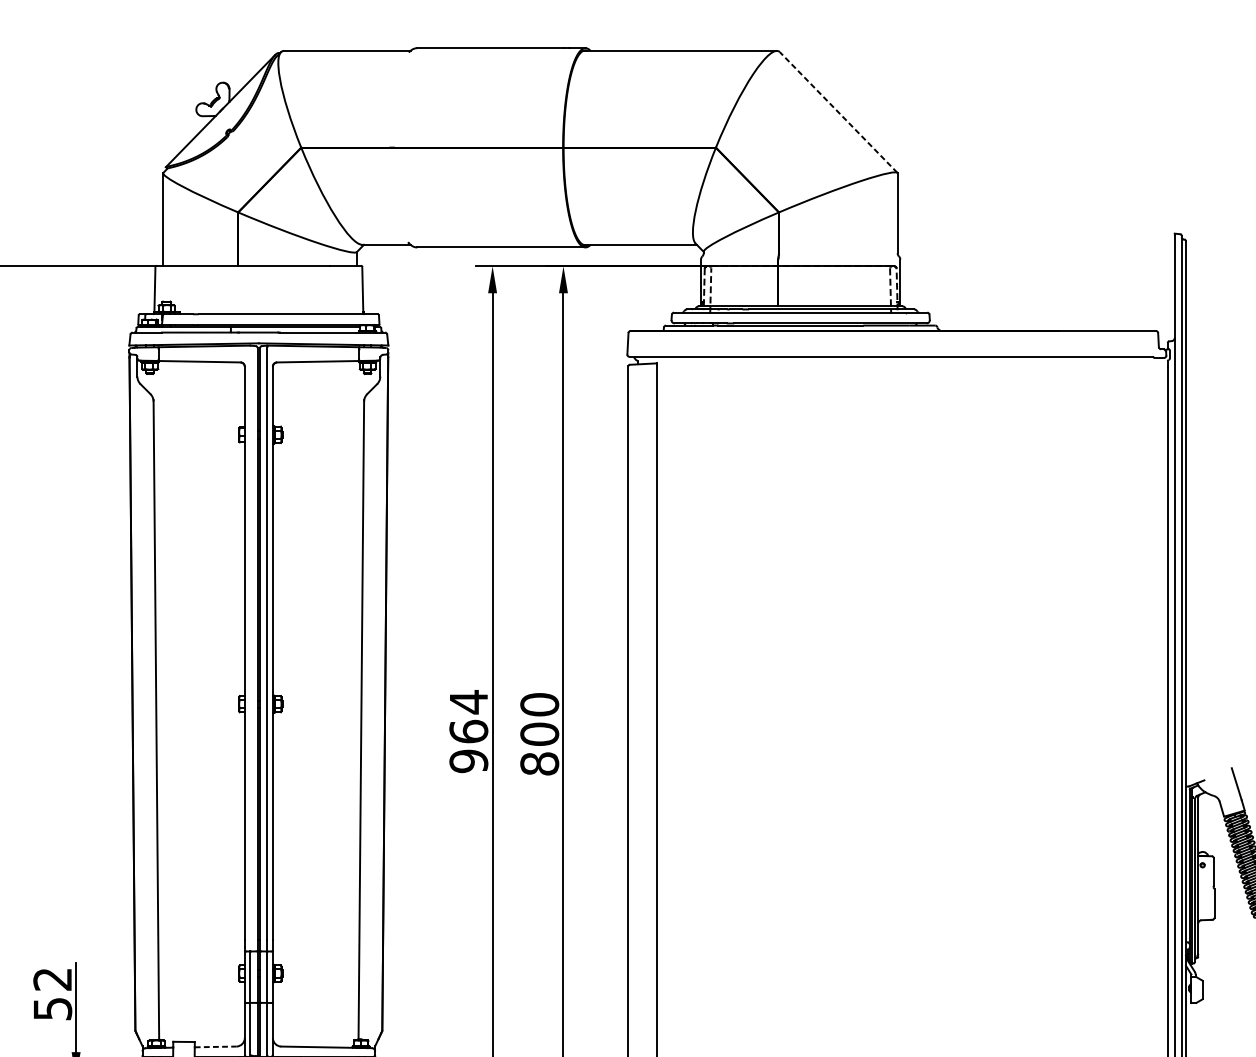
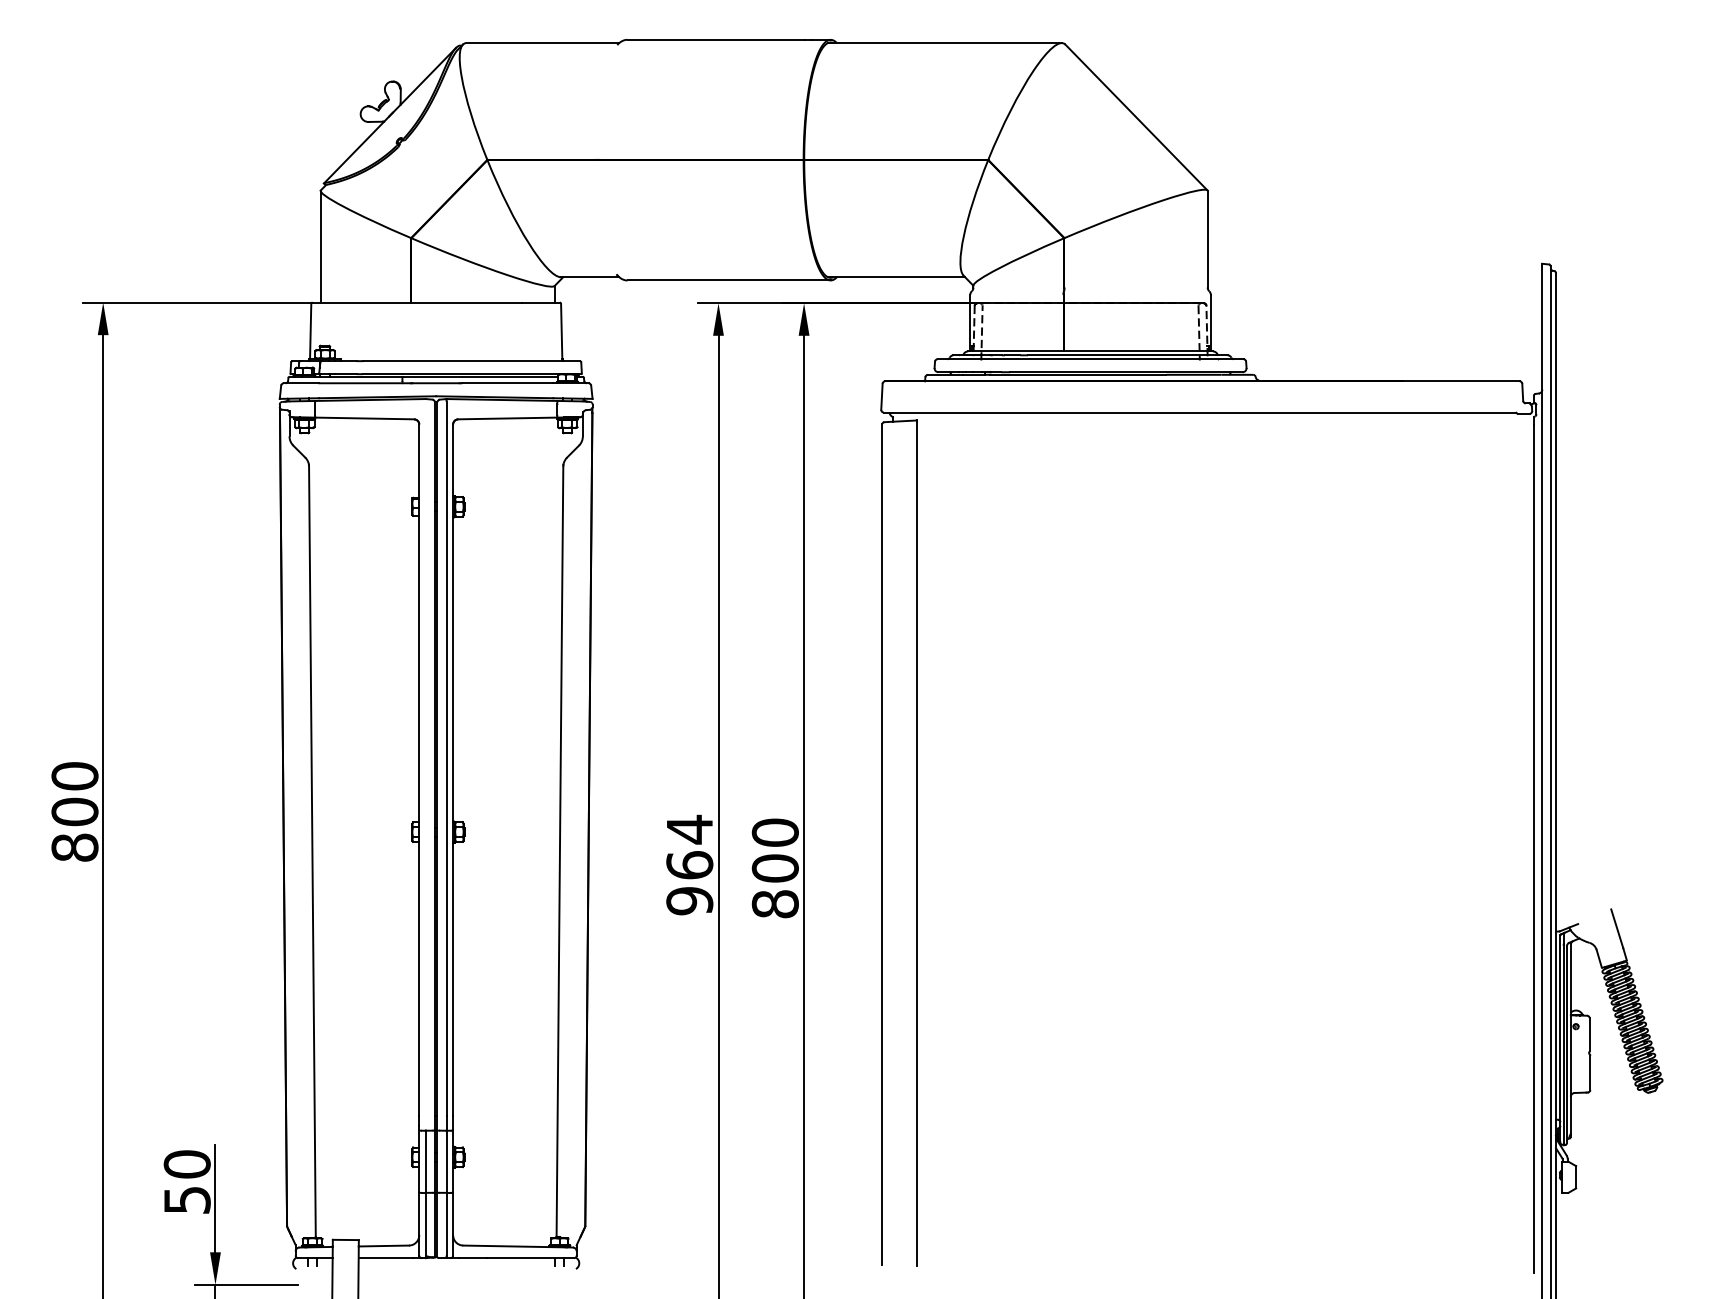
line: (838, 112) -> (1136, 117), dashed -> solid
text: (52, 979) -> (186, 1164), 52 -> 50
line: (216, 1047) -> (384, 1246), dashed -> solid

